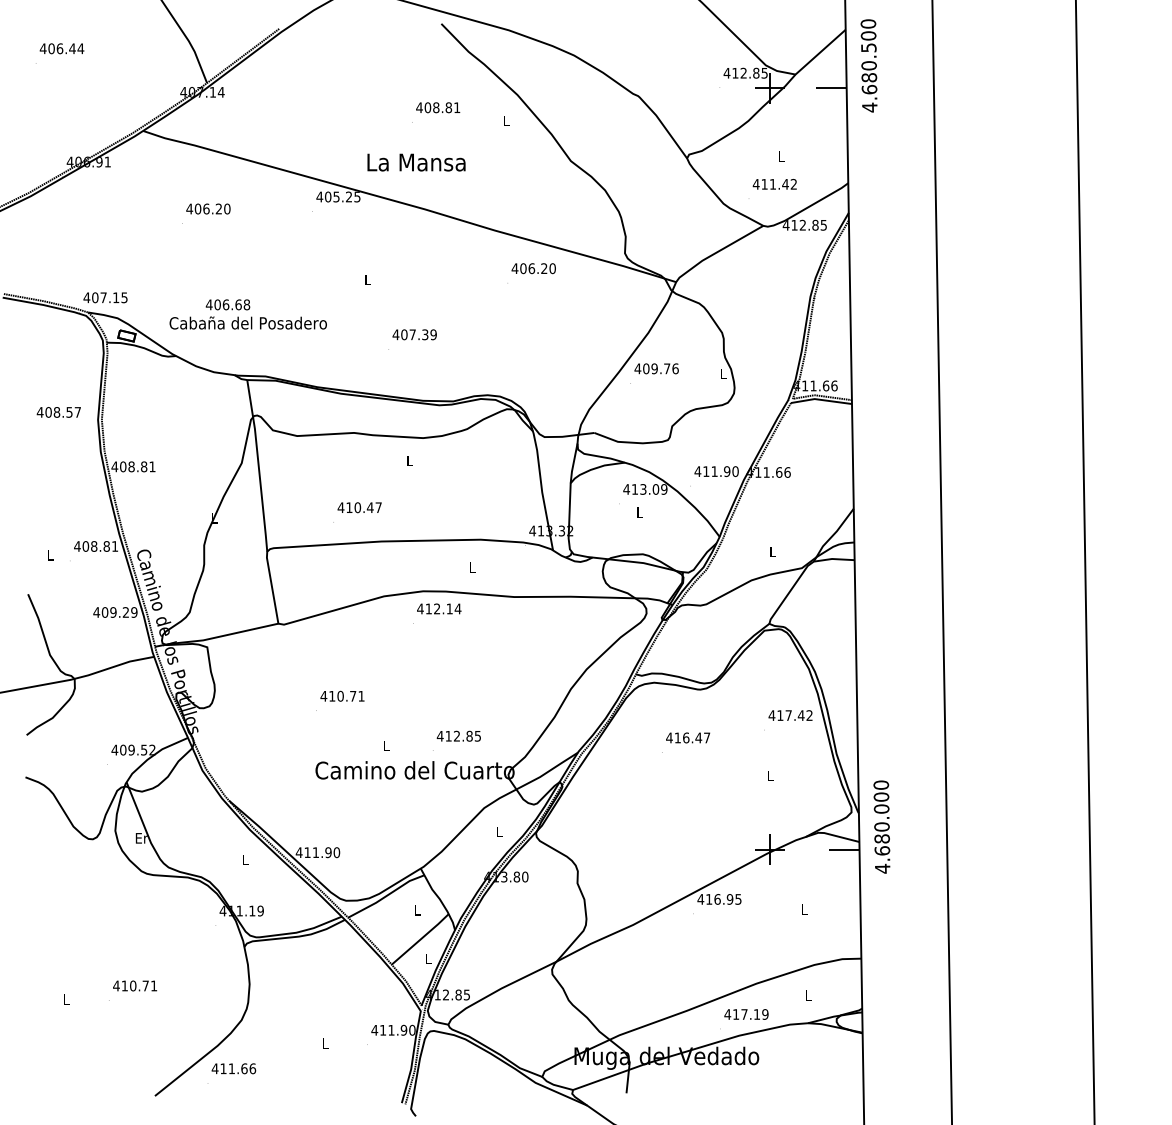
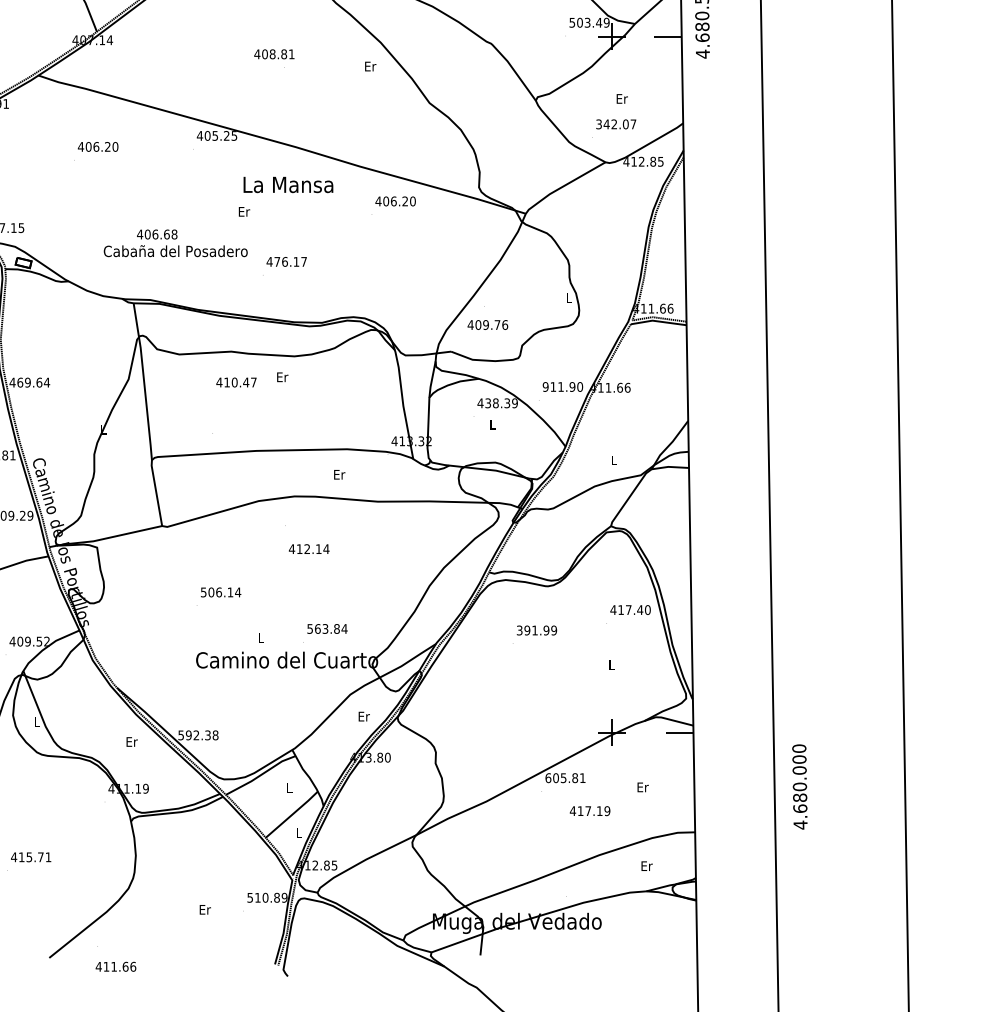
text: (745, 72) -> (589, 22), 412.85 -> 503.49
text: (438, 107) -> (274, 54), moved
text: (506, 120) -> (370, 65), L -> Er
text: (781, 156) -> (622, 98), L -> Er
text: (416, 162) -> (288, 184), moved
text: (774, 183) -> (615, 123), 411.42 -> 342.07
text: (368, 279) -> (244, 211), L -> Er
text: (247, 314) -> (175, 243), moved
text: (418, 334) -> (290, 261), 407.39 -> 476.17
text: (656, 368) -> (487, 324), moved
text: (410, 460) -> (282, 376), L -> Er
text: (137, 466) -> (33, 382), 408.81 -> 469.64
text: (697, 471) -> (545, 386), 411.90 -> 911.90
text: (645, 489) -> (497, 403), 413.09 -> 438.39
text: (359, 507) -> (236, 382), moved
text: (472, 567) -> (339, 474), L -> Er
text: (439, 608) -> (309, 548), moved
text: (342, 695) -> (220, 591), 410.71 -> 506.14
text: (809, 715) -> (647, 609), 417.42 -> 417.40
text: (458, 735) -> (326, 628), 412.85 -> 563.84
text: (688, 737) -> (537, 630), 416.47 -> 391.99
text: (881, 826) -> (799, 786), moved
text: (499, 831) -> (364, 716), L -> Er
text: (141, 838) -> (36, 722), Er -> L
text: (317, 852) -> (197, 735), 411.90 -> 592.38
text: (245, 859) -> (132, 741), L -> Er
text: (719, 899) -> (565, 778), 416.95 -> 605.81
text: (804, 909) -> (643, 787), L -> Er
text: (133, 985) -> (29, 856), 410.71 -> 415.71
text: (808, 995) -> (646, 865), L -> Er
text: (746, 1014) -> (590, 811), moved
text: (393, 1029) -> (267, 897), 411.90 -> 510.89
text: (325, 1043) -> (205, 909), L -> Er
text: (233, 1068) -> (115, 966), moved

